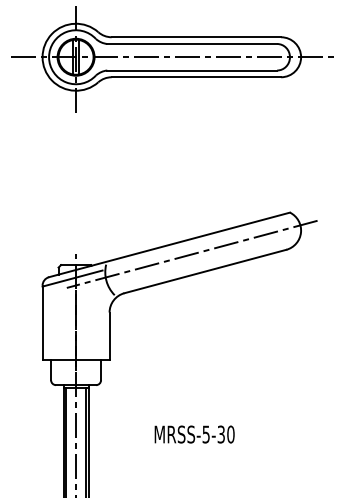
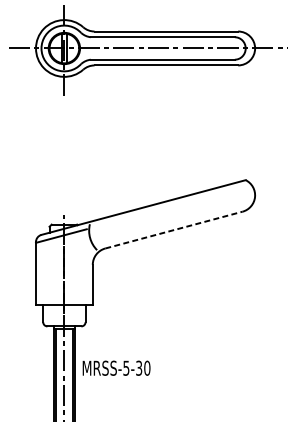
line: (191, 253) -> (162, 214), removed
line: (205, 271) -> (174, 230), solid -> dashed
text: (194, 434) -> (116, 368), moved

